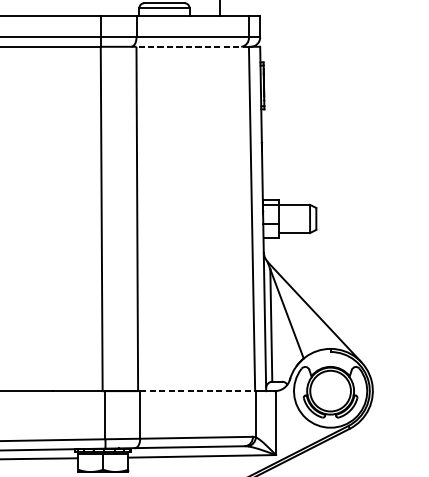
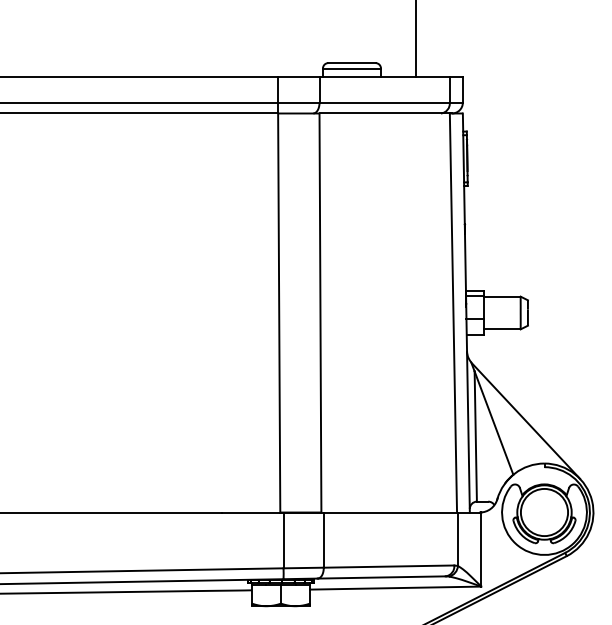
line: (192, 46) -> (384, 113), dashed -> solid
line: (198, 391) -> (391, 512), dashed -> solid

